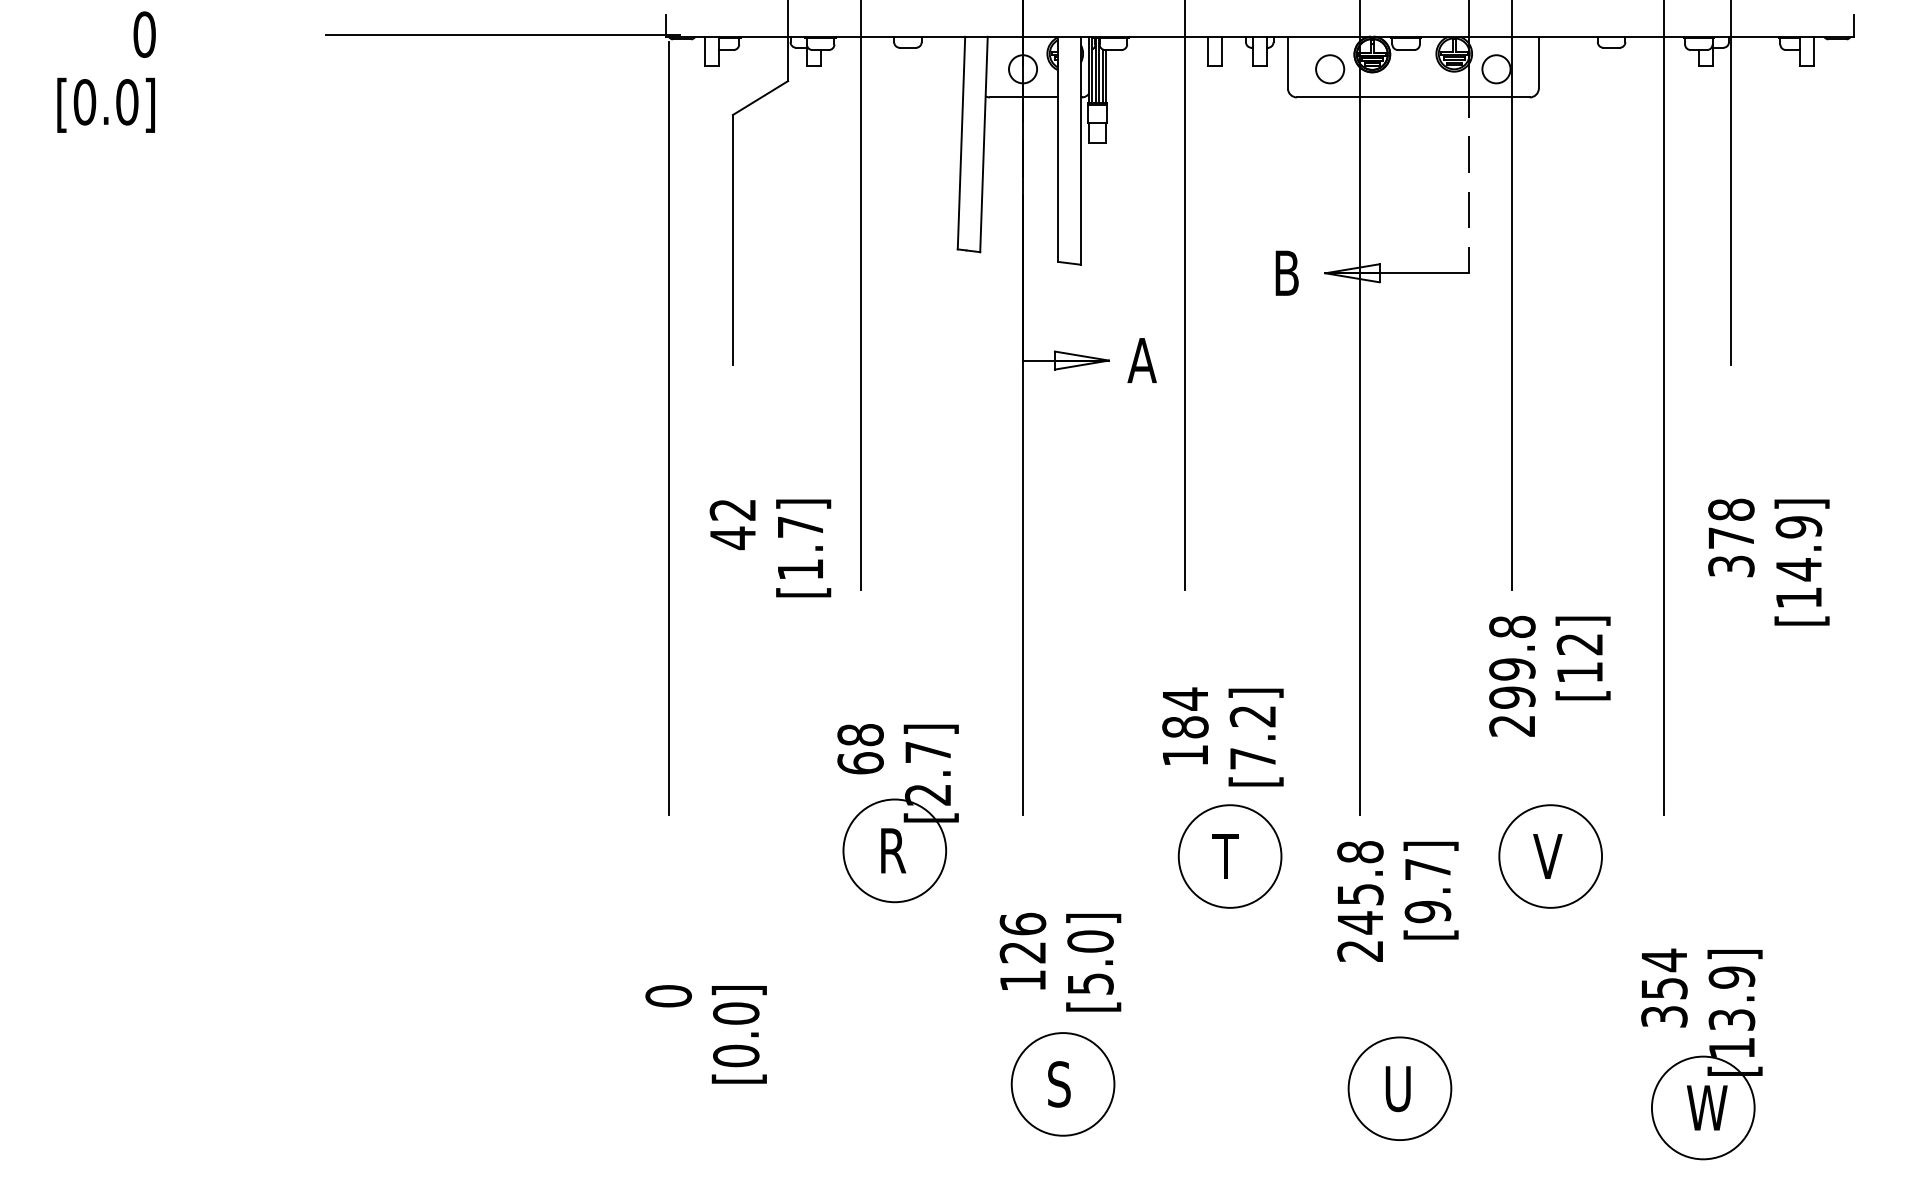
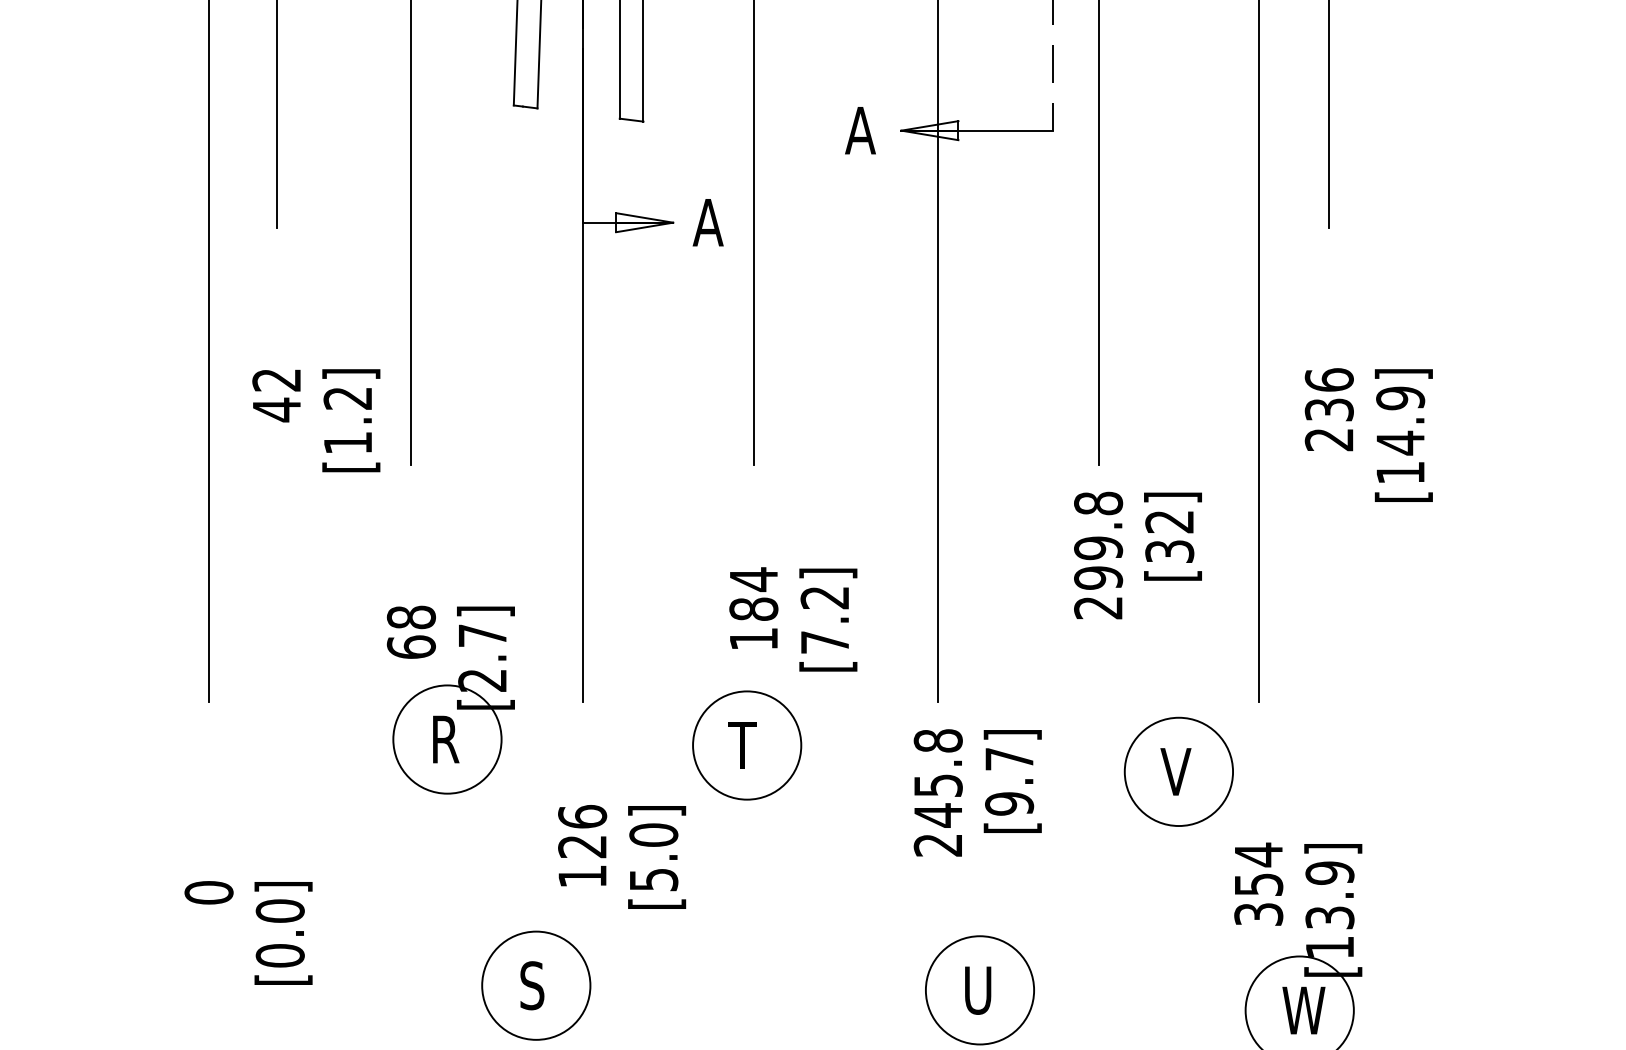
text: (1286, 272) -> (860, 129), B -> A
text: (799, 527) -> (346, 398), [1.7] -> [1.2]
text: (1731, 537) -> (1329, 409), 378 -> 236
text: (1579, 672) -> (1169, 551), [12] -> [32]
part: (1229, 856) -> (746, 745), moved
part: (1550, 856) -> (1178, 771), moved
part: (1062, 1084) -> (535, 985), moved

